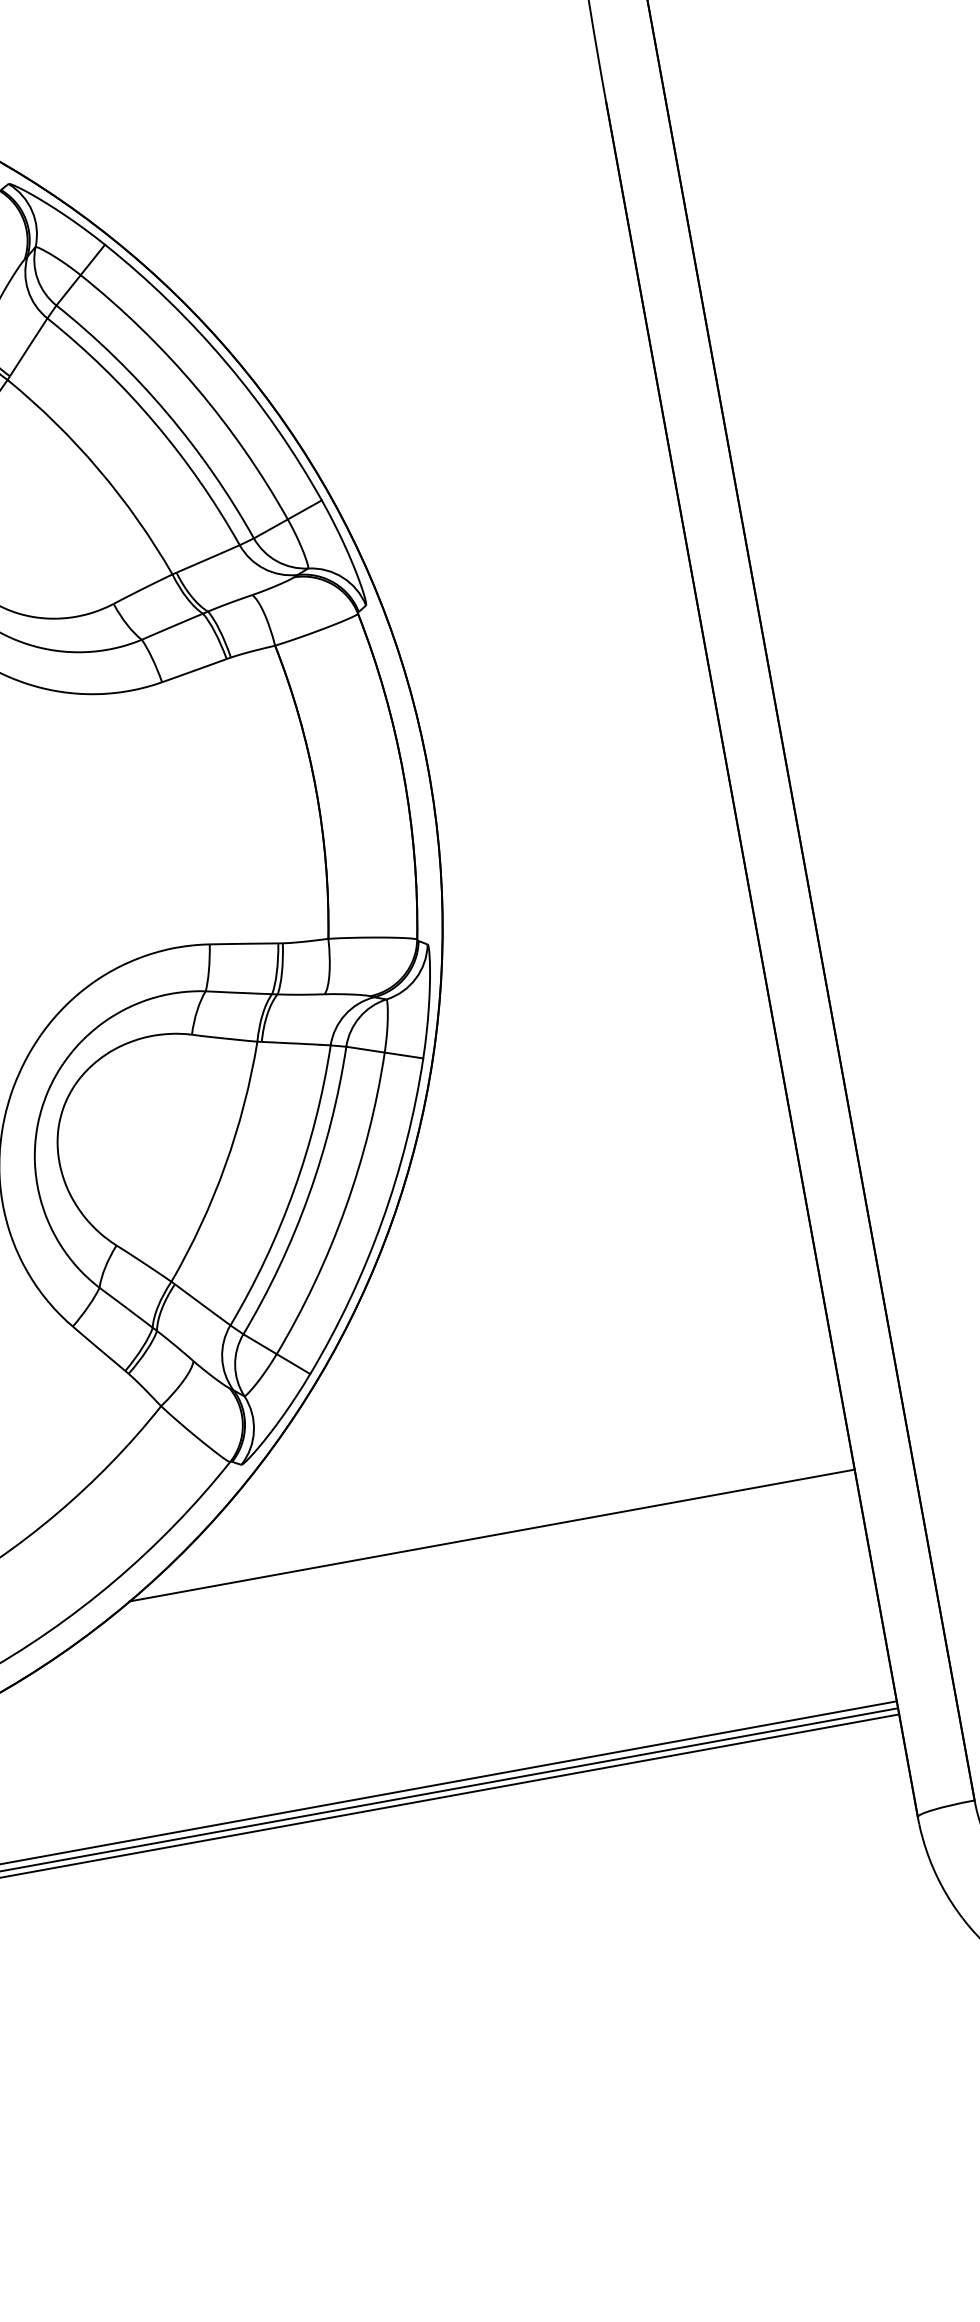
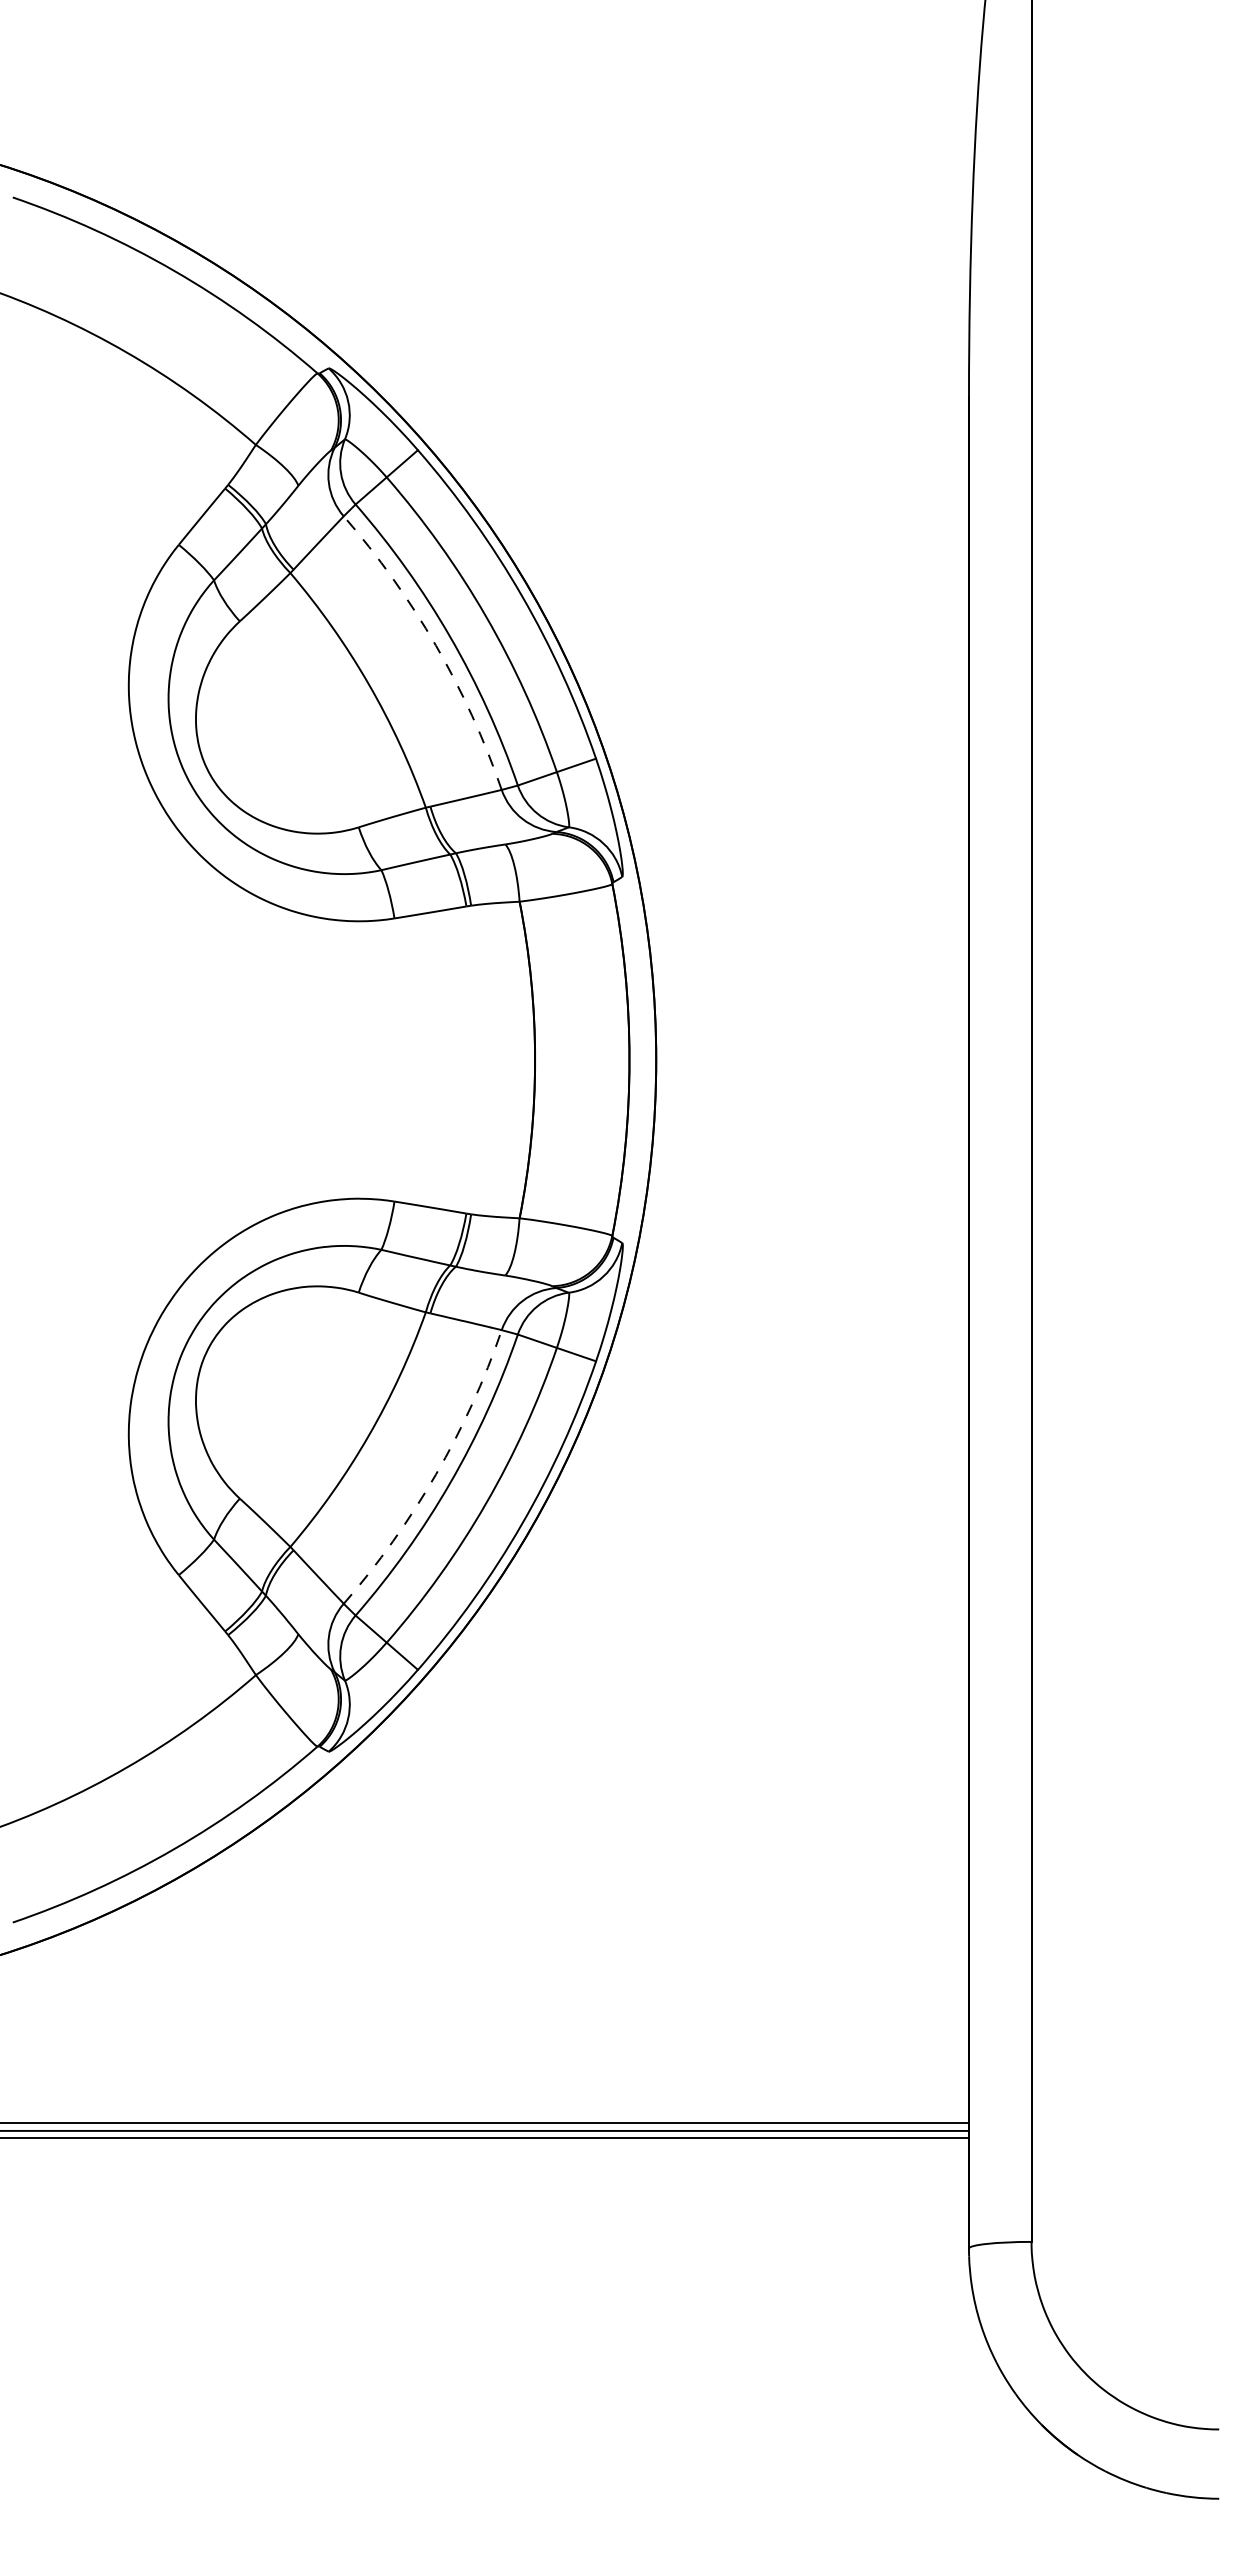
arc: (154, 422) -> (435, 645), solid -> dashed
arc: (293, 1190) -> (435, 1474), solid -> dashed
line: (492, 1535) -> (577, 1873), removed

